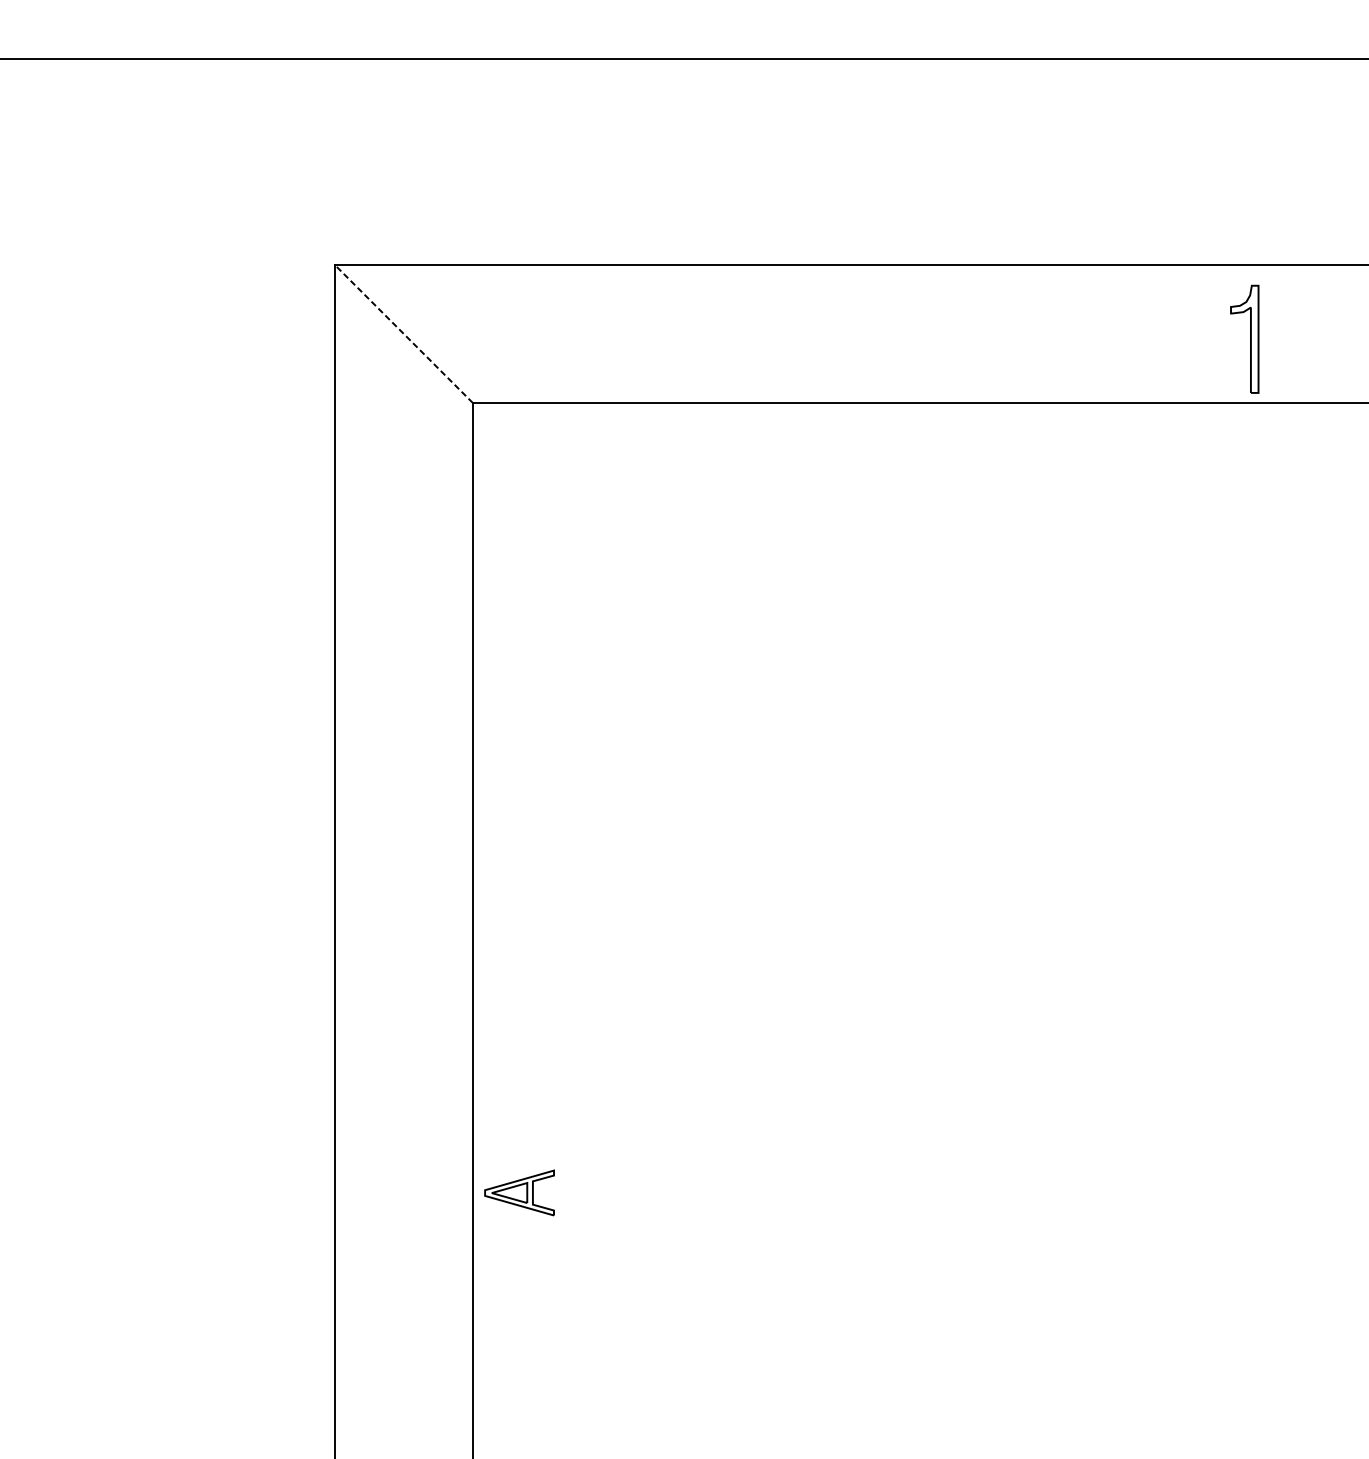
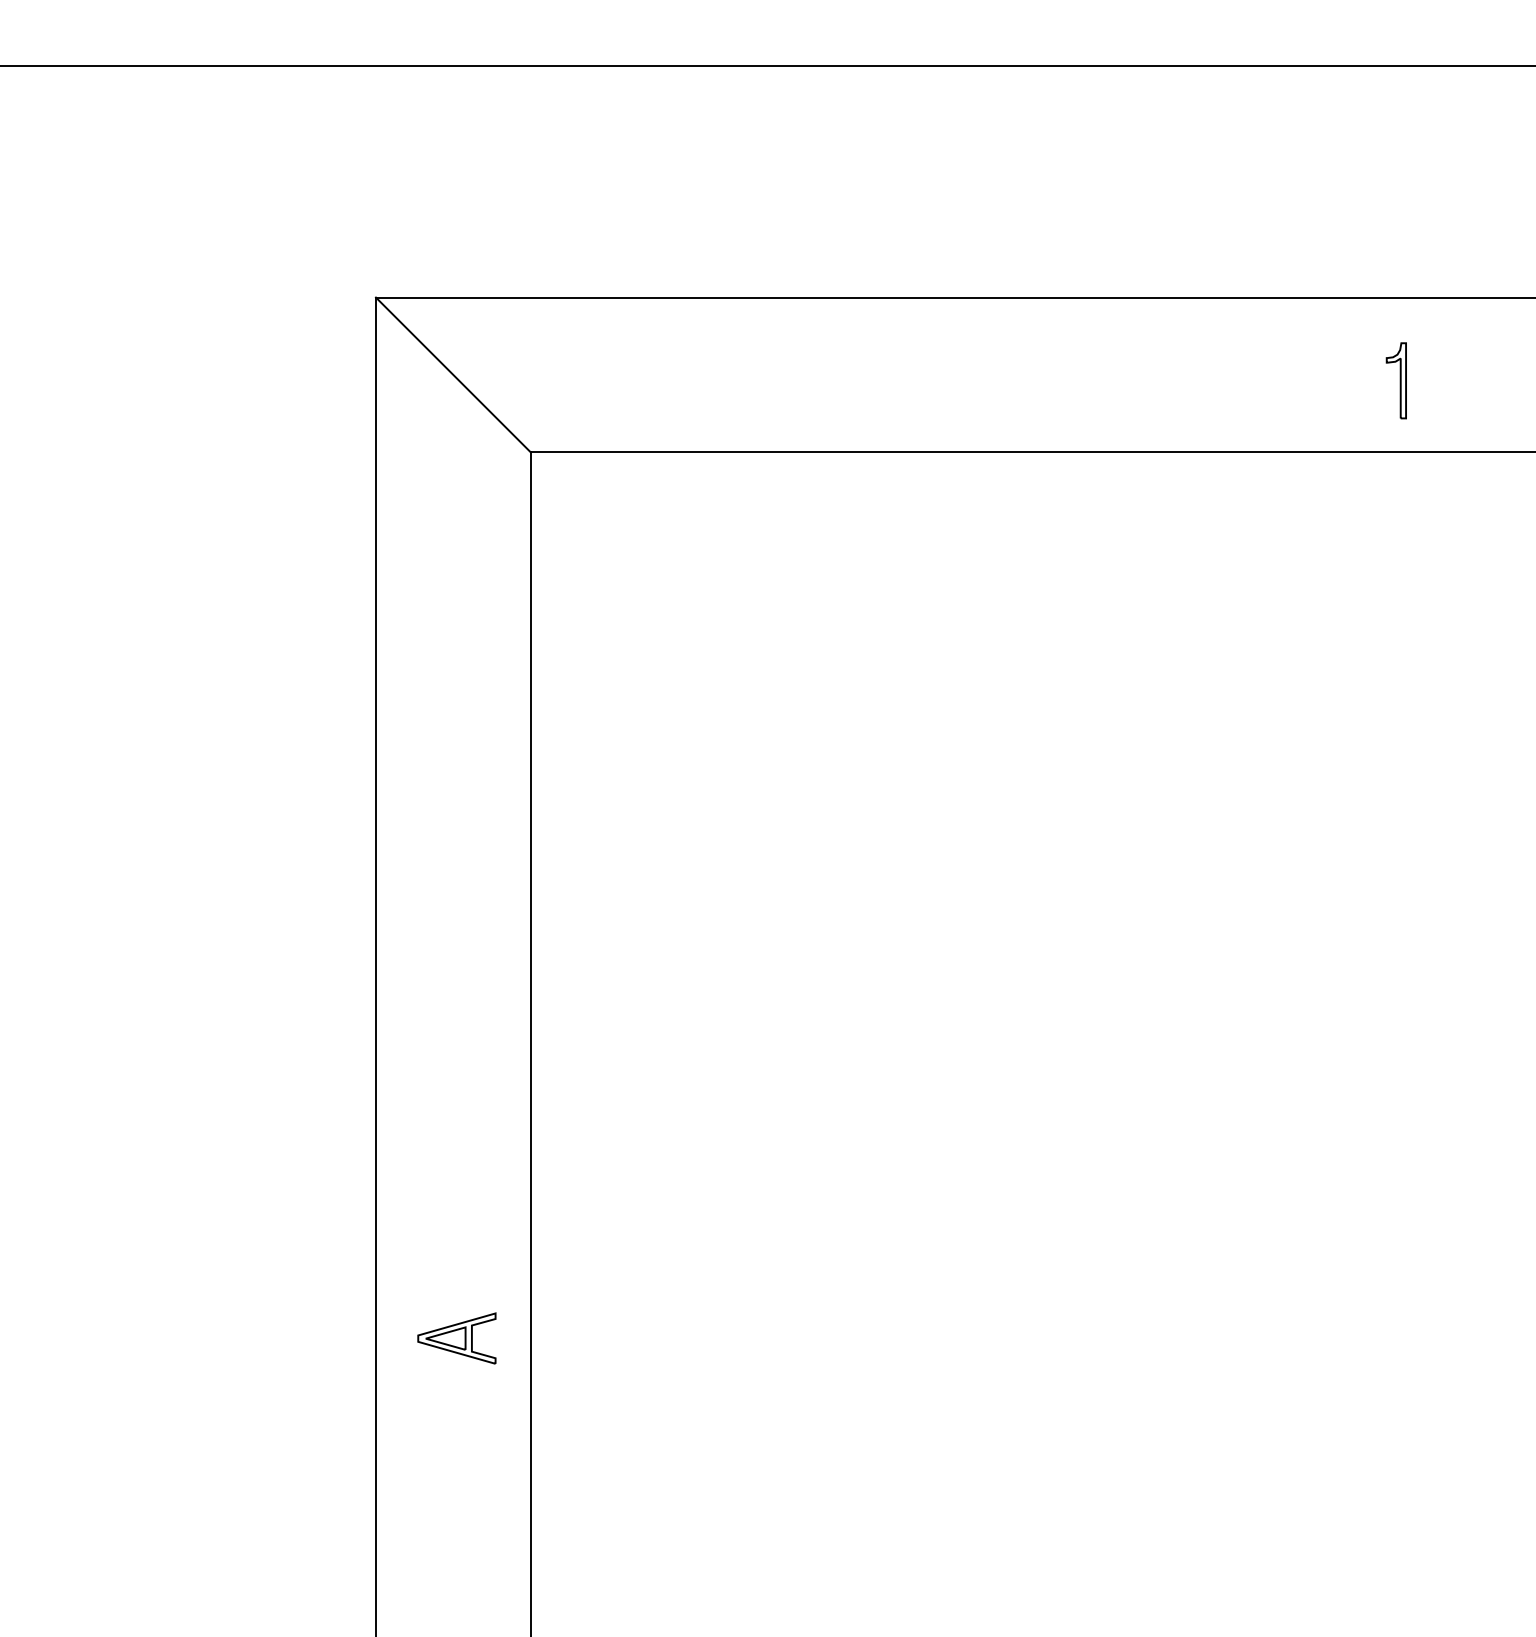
line: (403, 333) -> (452, 374), dashed -> solid
part: (1243, 339) -> (1395, 380), size x0.62
part: (519, 1192) -> (456, 1338), moved

